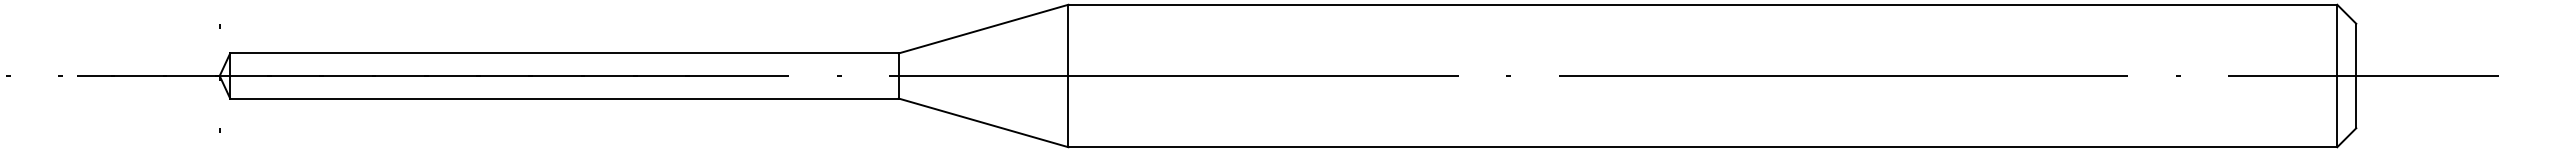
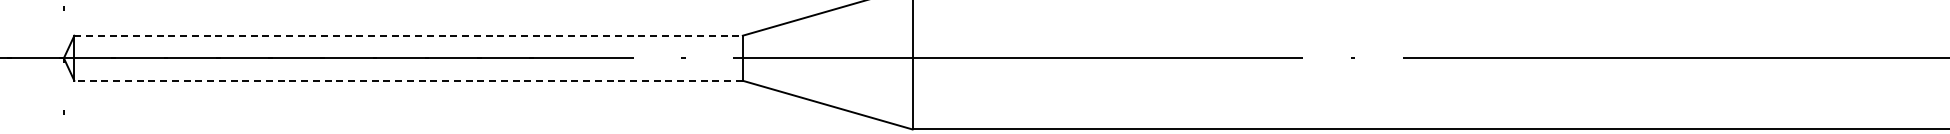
line: (564, 53) -> (408, 35), solid -> dashed
line: (563, 98) -> (407, 80), solid -> dashed

